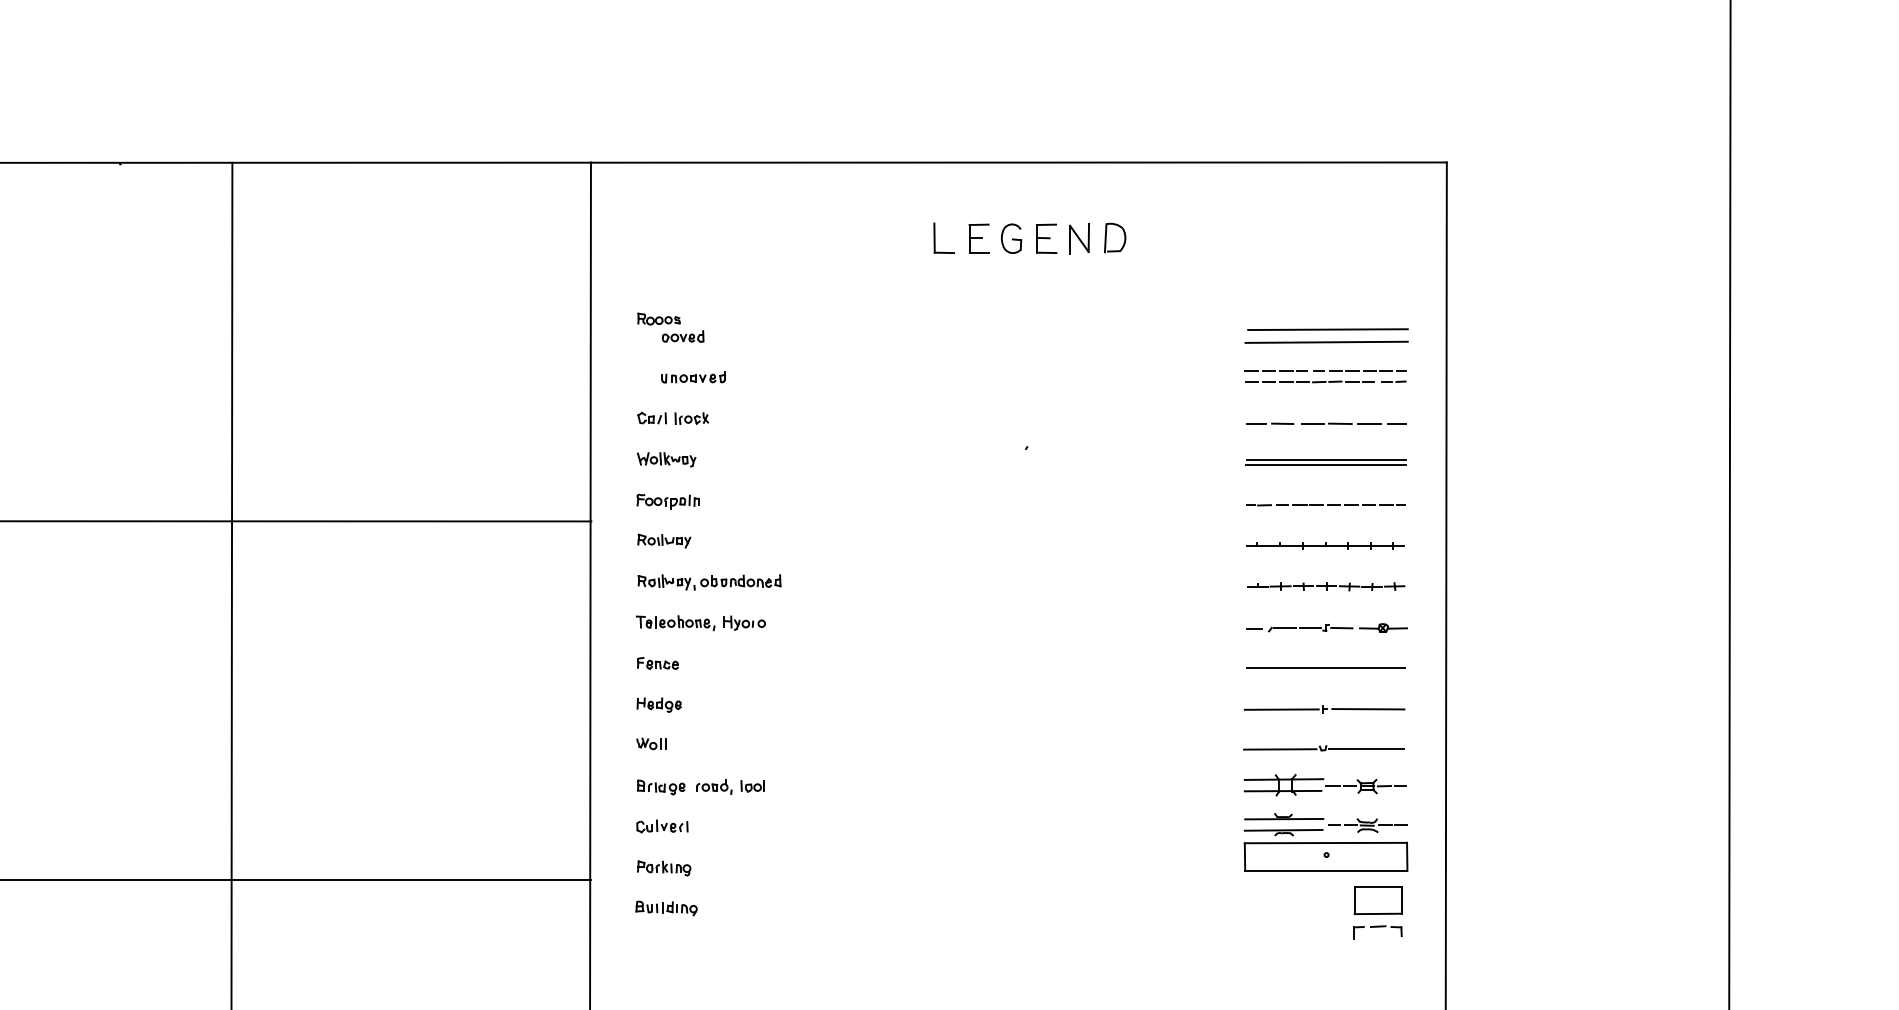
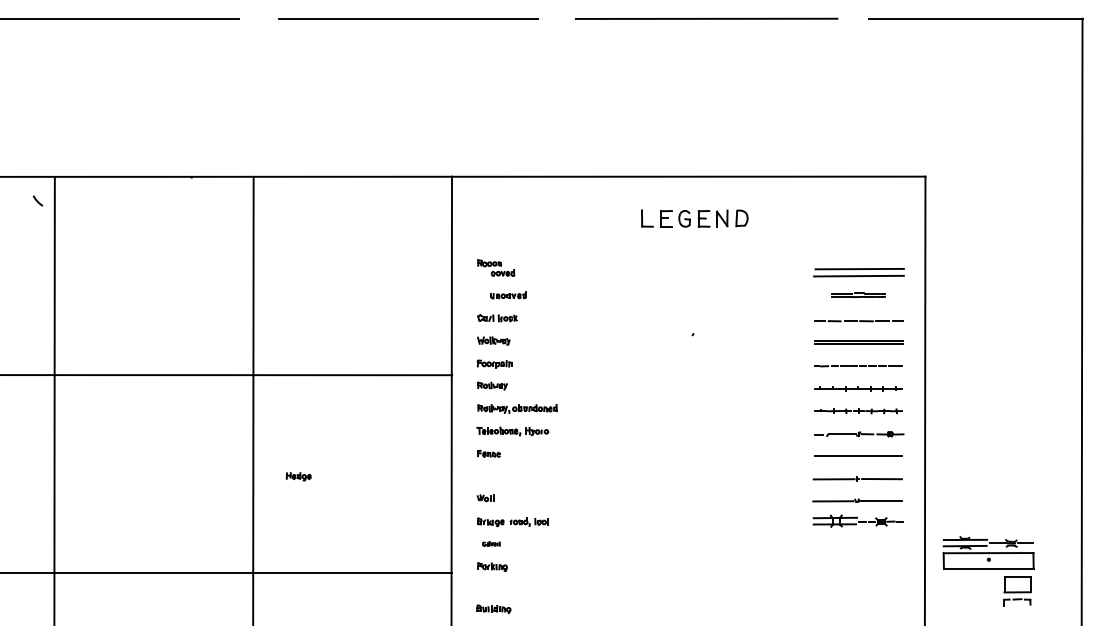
part: (1325, 377) -> (858, 295), size x0.6
part: (658, 704) -> (298, 476), moved
part: (662, 825) -> (491, 543), size x0.6
part: (1325, 876) -> (988, 571), moved
part: (665, 906) -> (493, 608), moved

